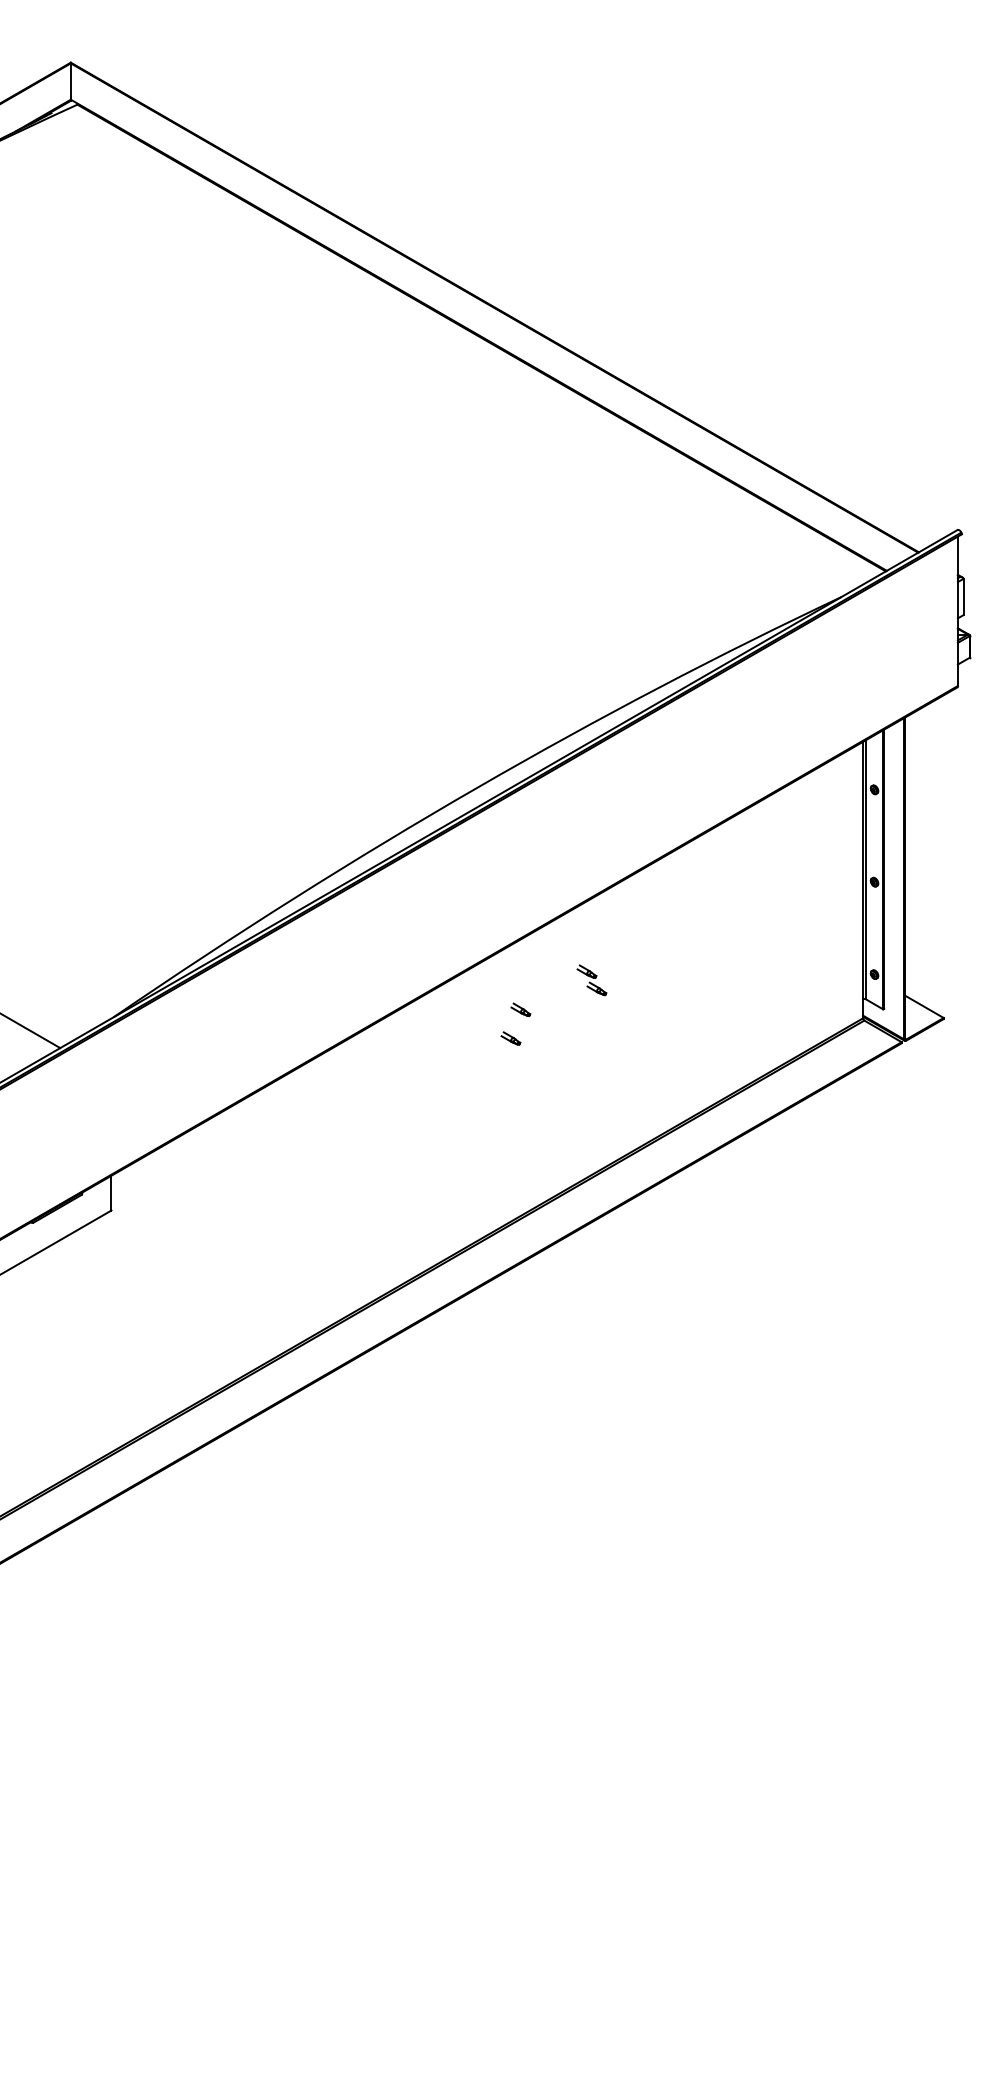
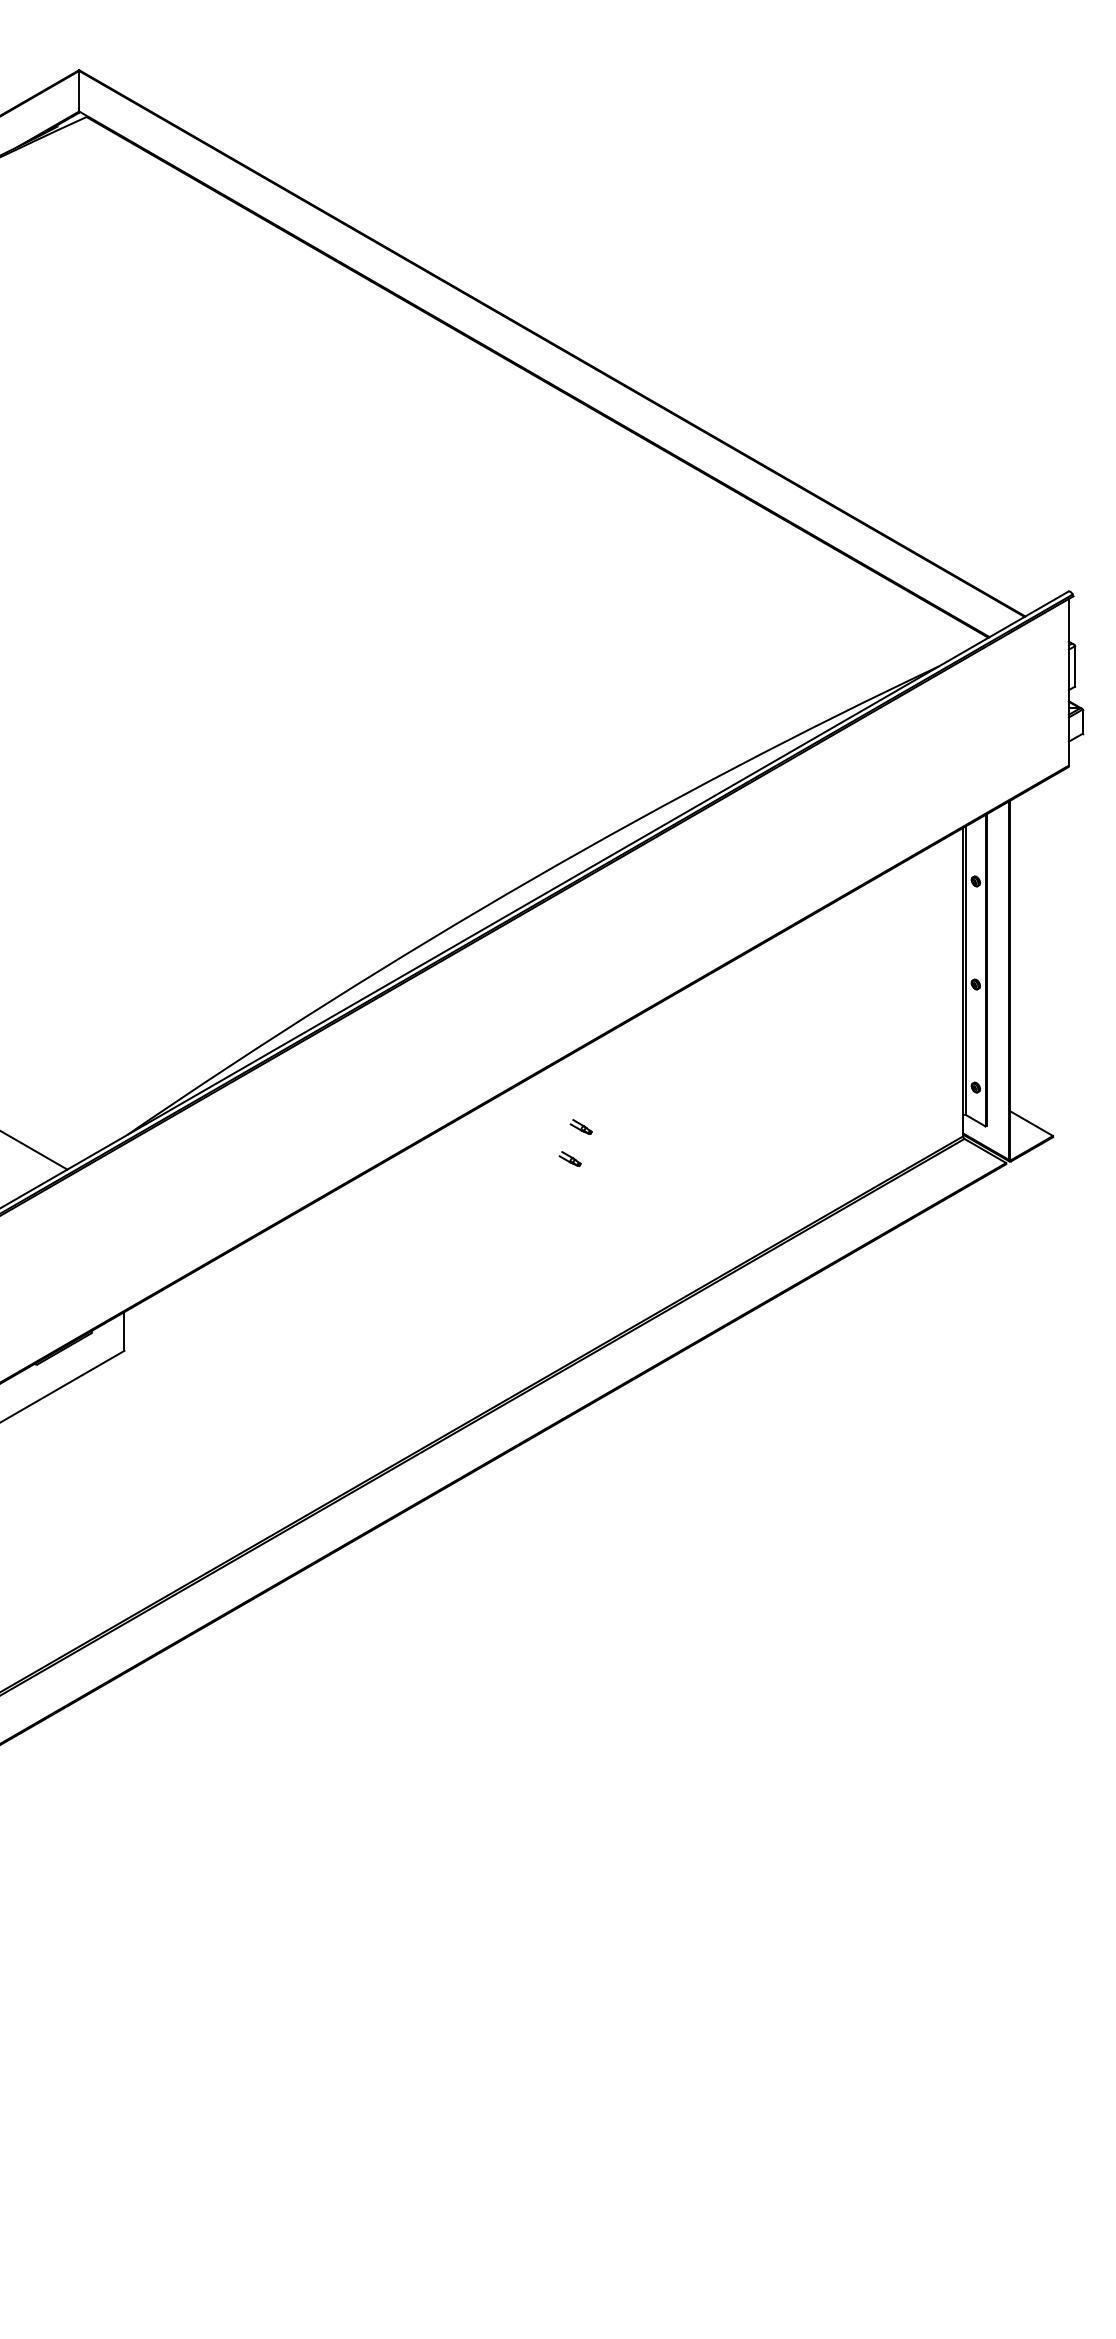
part: (591, 979) -> (660, 1093), removed

